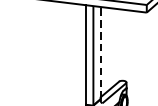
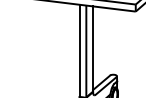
line: (101, 52) -> (93, 48), dashed -> solid

